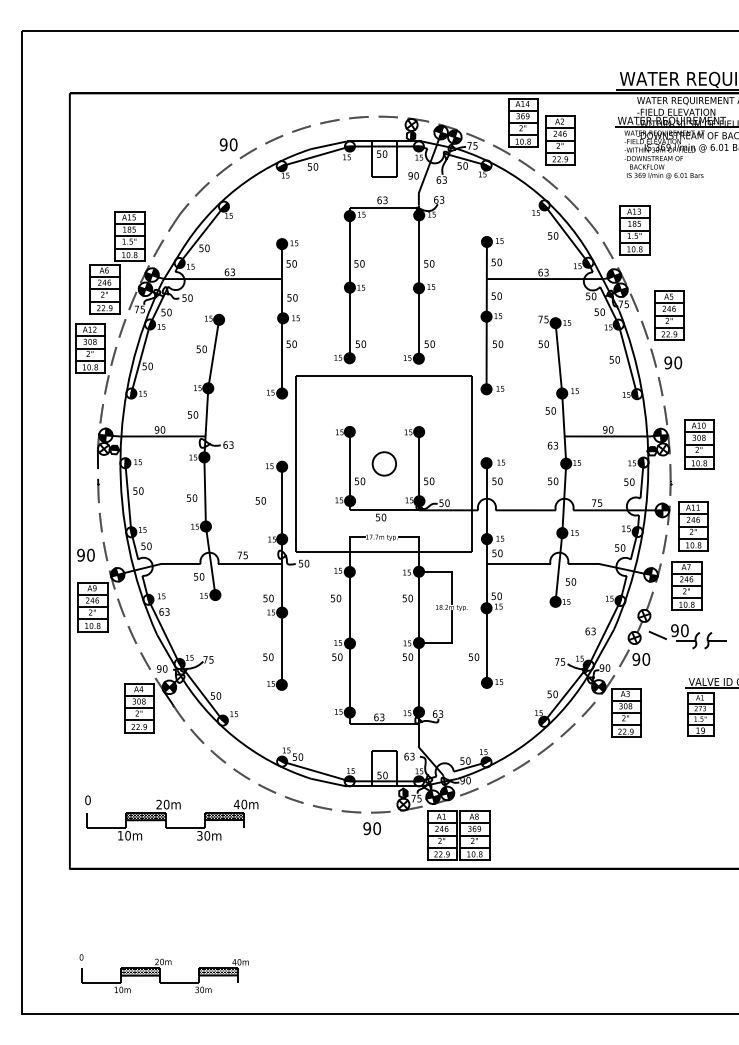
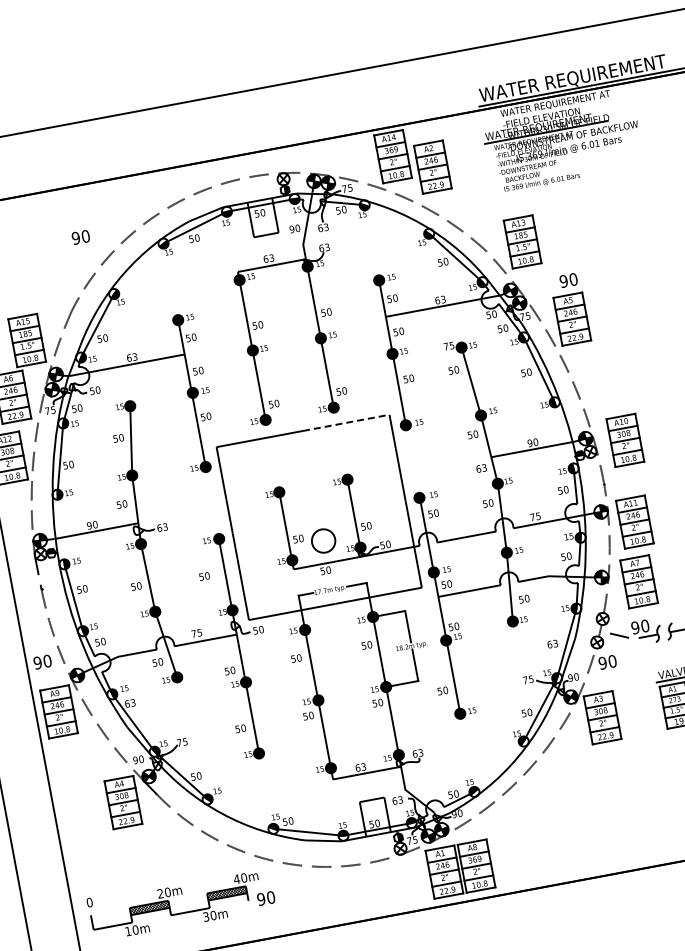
text: (228, 144) -> (80, 237), moved
text: (673, 362) -> (568, 280), moved
line: (428, 376) -> (346, 423), solid -> dashed
circle: (383, 463) -> (322, 540), moved
text: (371, 828) -> (265, 898), moved

